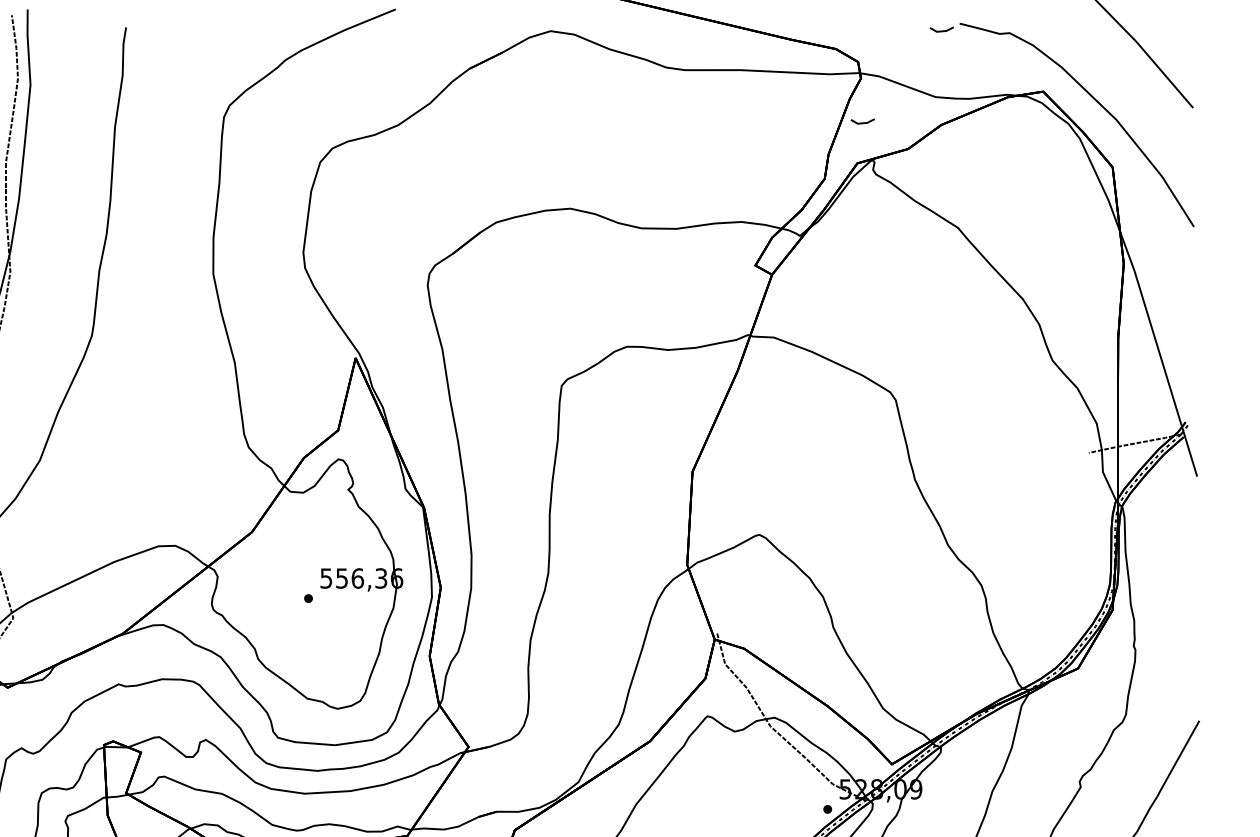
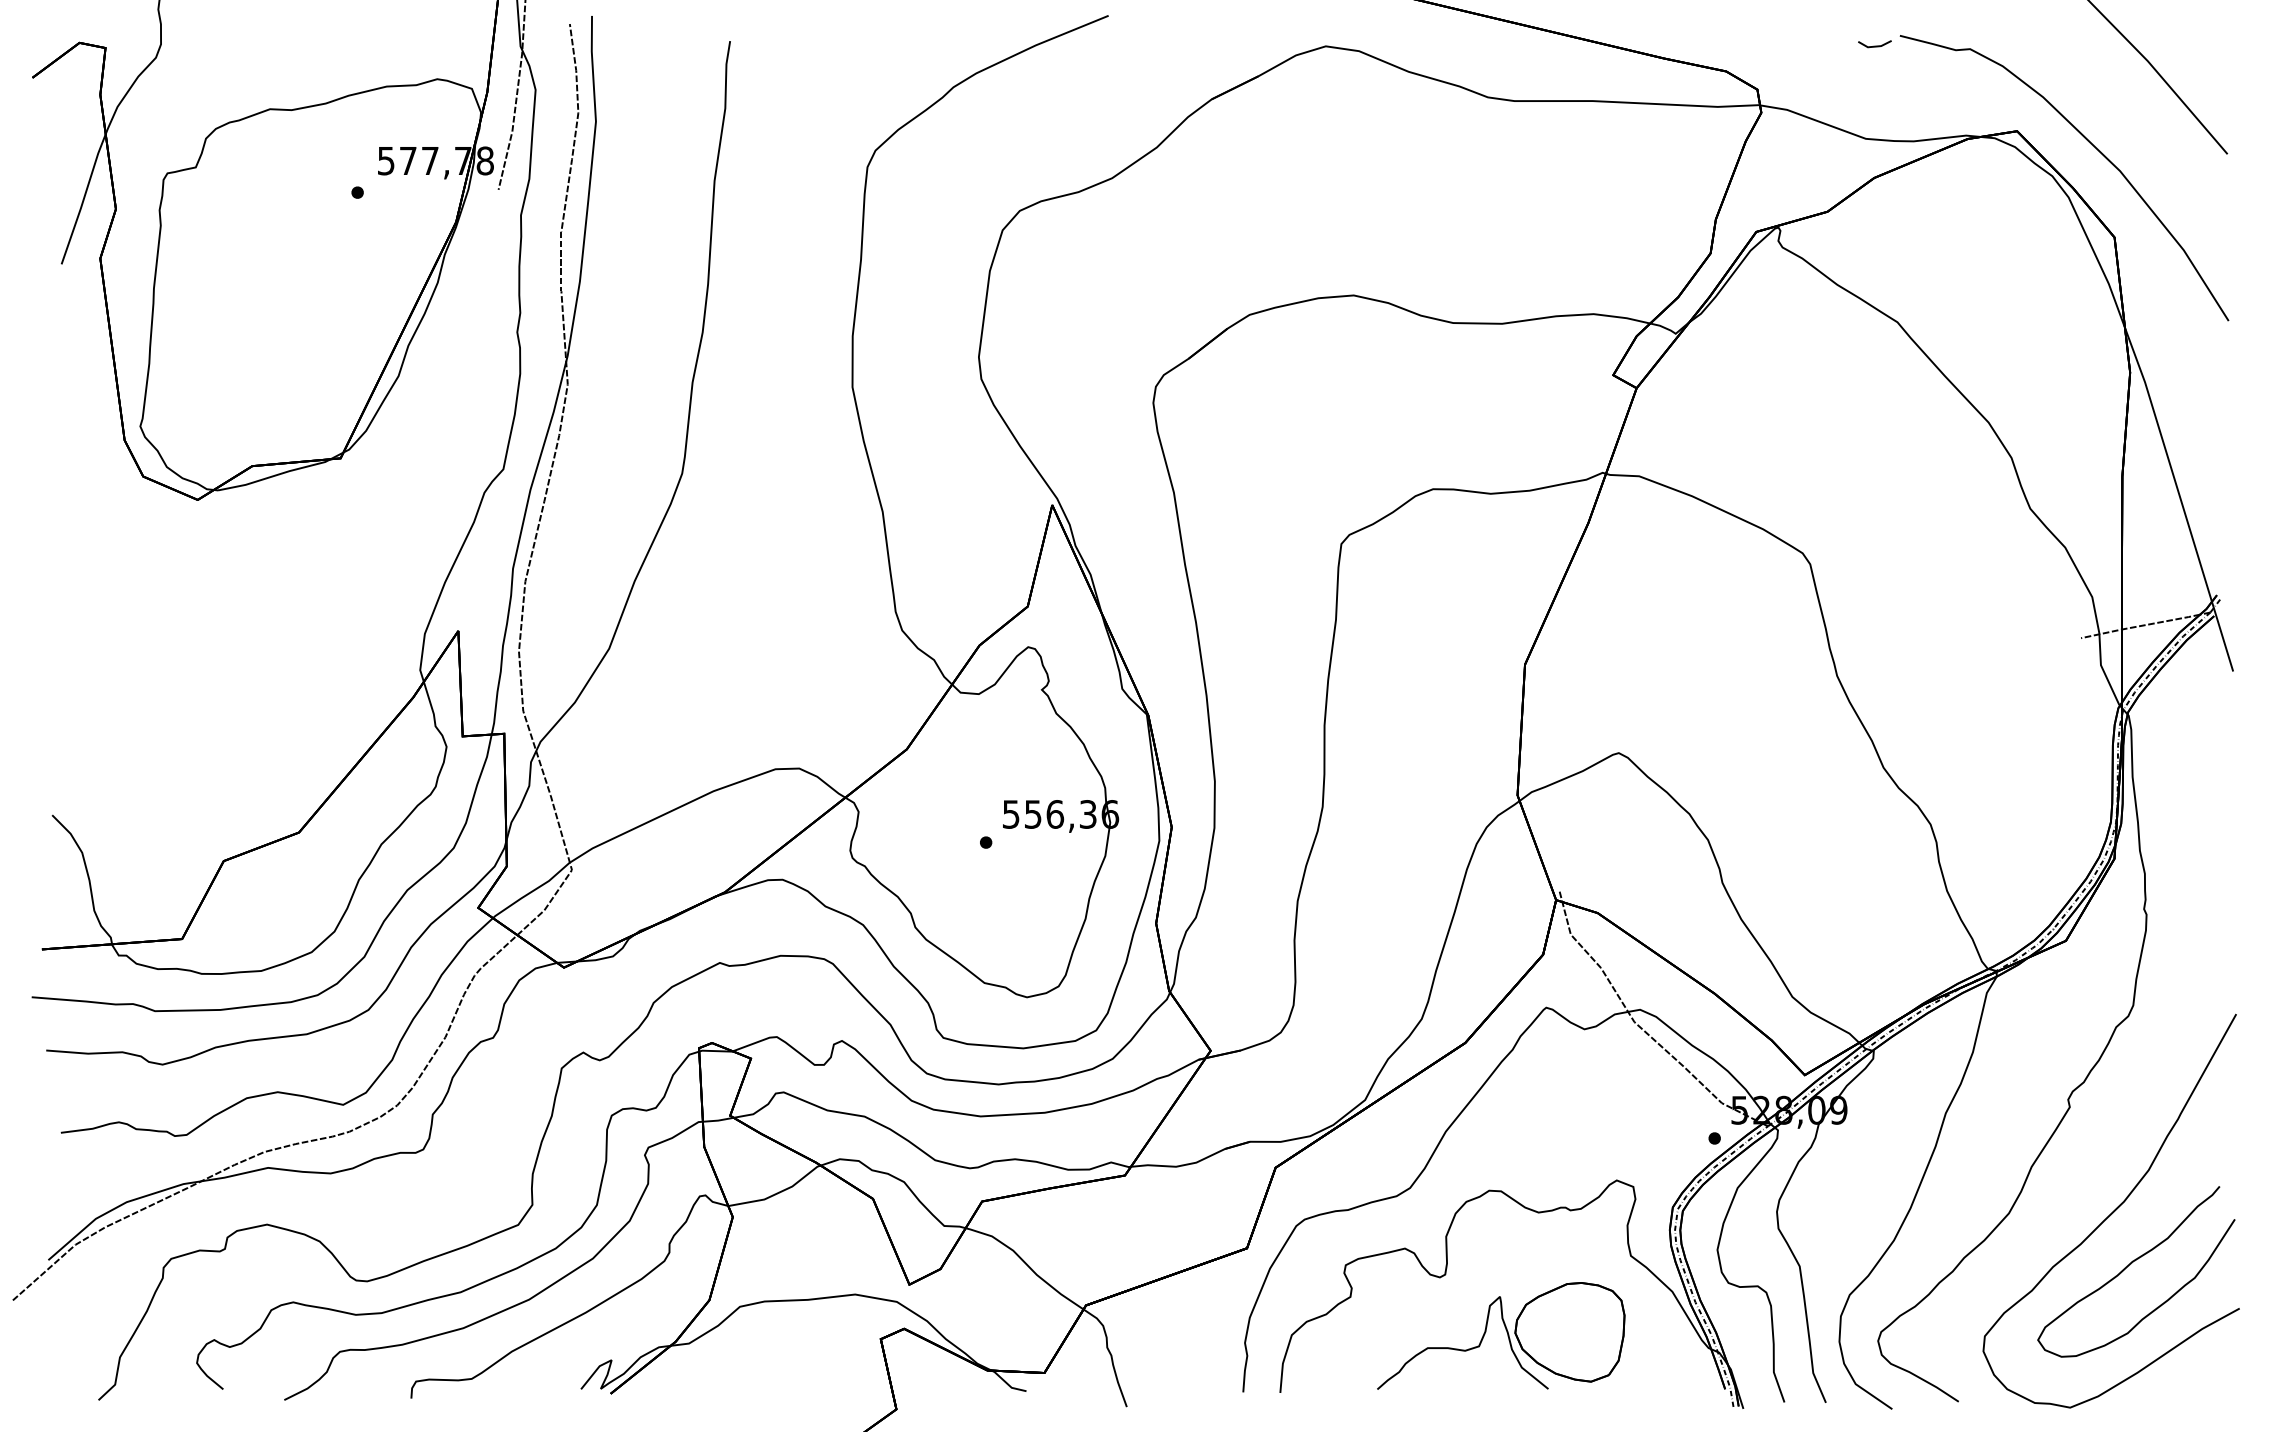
line: (862, 122) -> (1763, 174), removed

